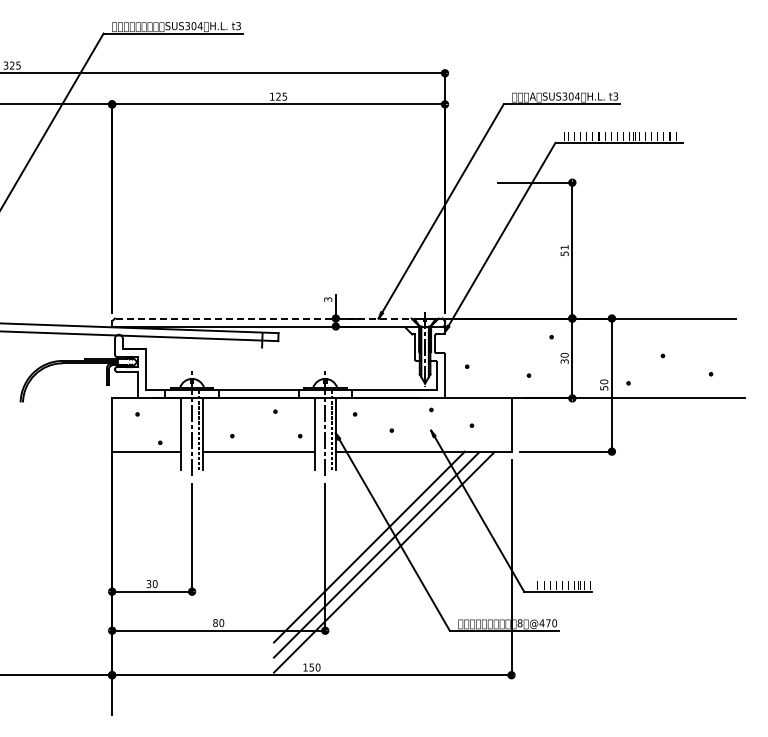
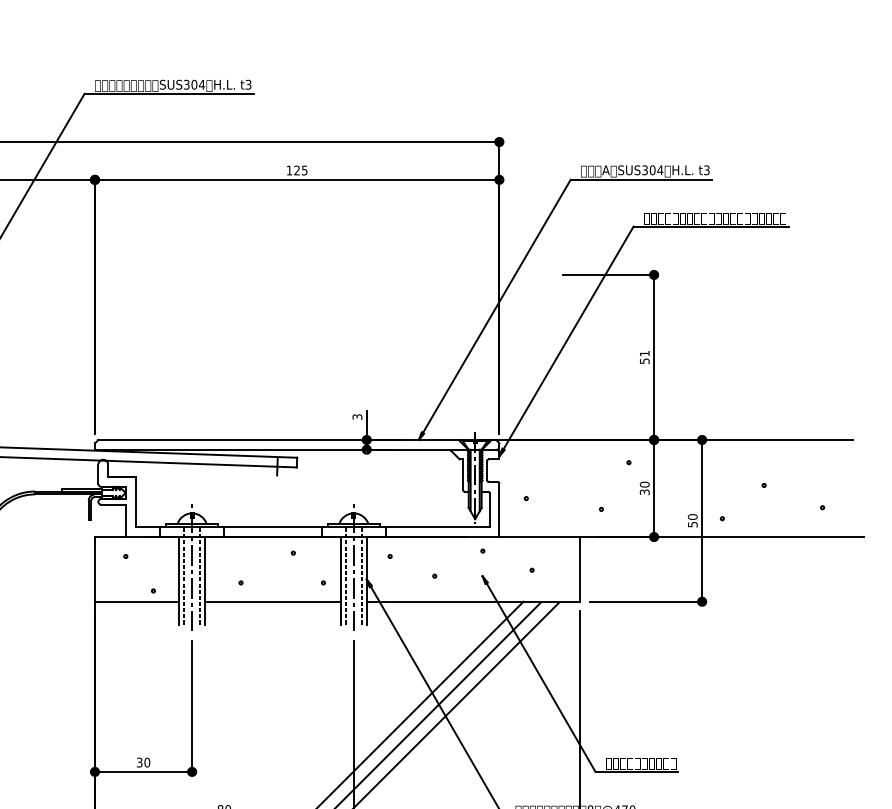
line: (278, 318) -> (297, 439), dashed -> solid
line: (185, 430) -> (184, 576), added
line: (318, 430) -> (345, 576), added

